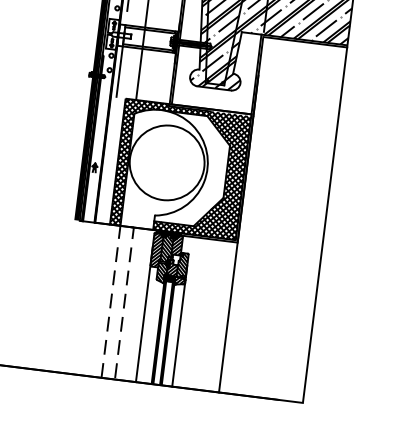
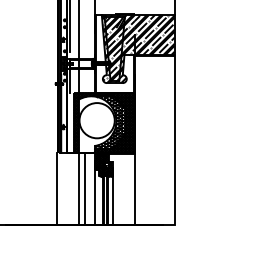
hatch: (192, 169) -> (109, 122), added
line: (127, 226) -> (82, 152), dashed -> solid
line: (65, 295) -> (57, 188), added

